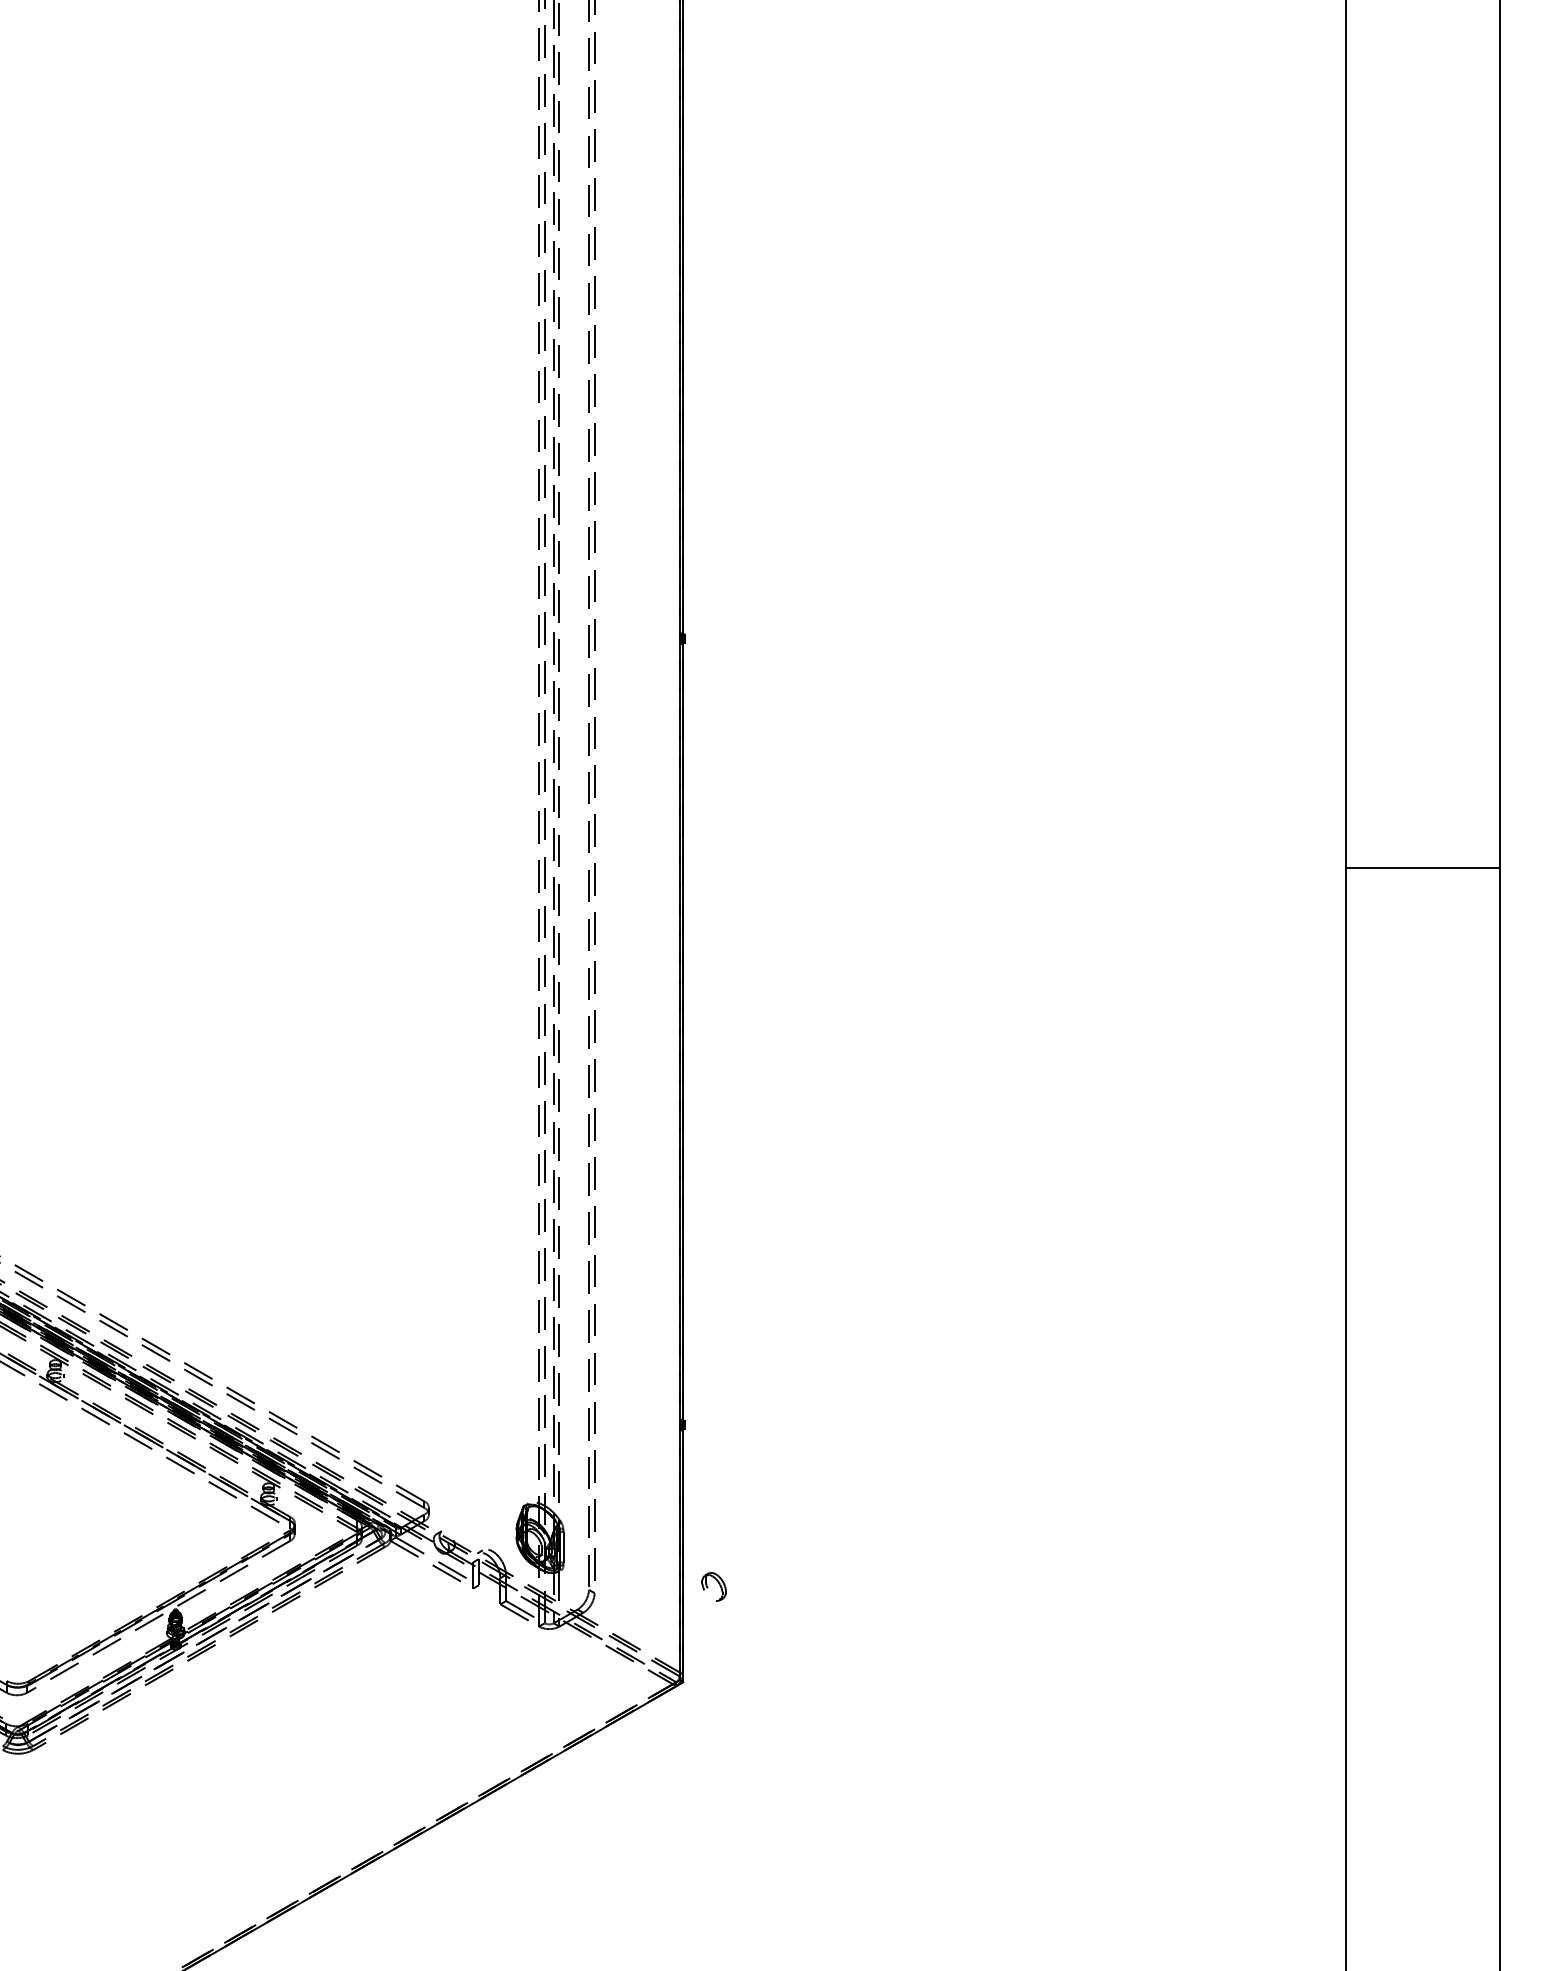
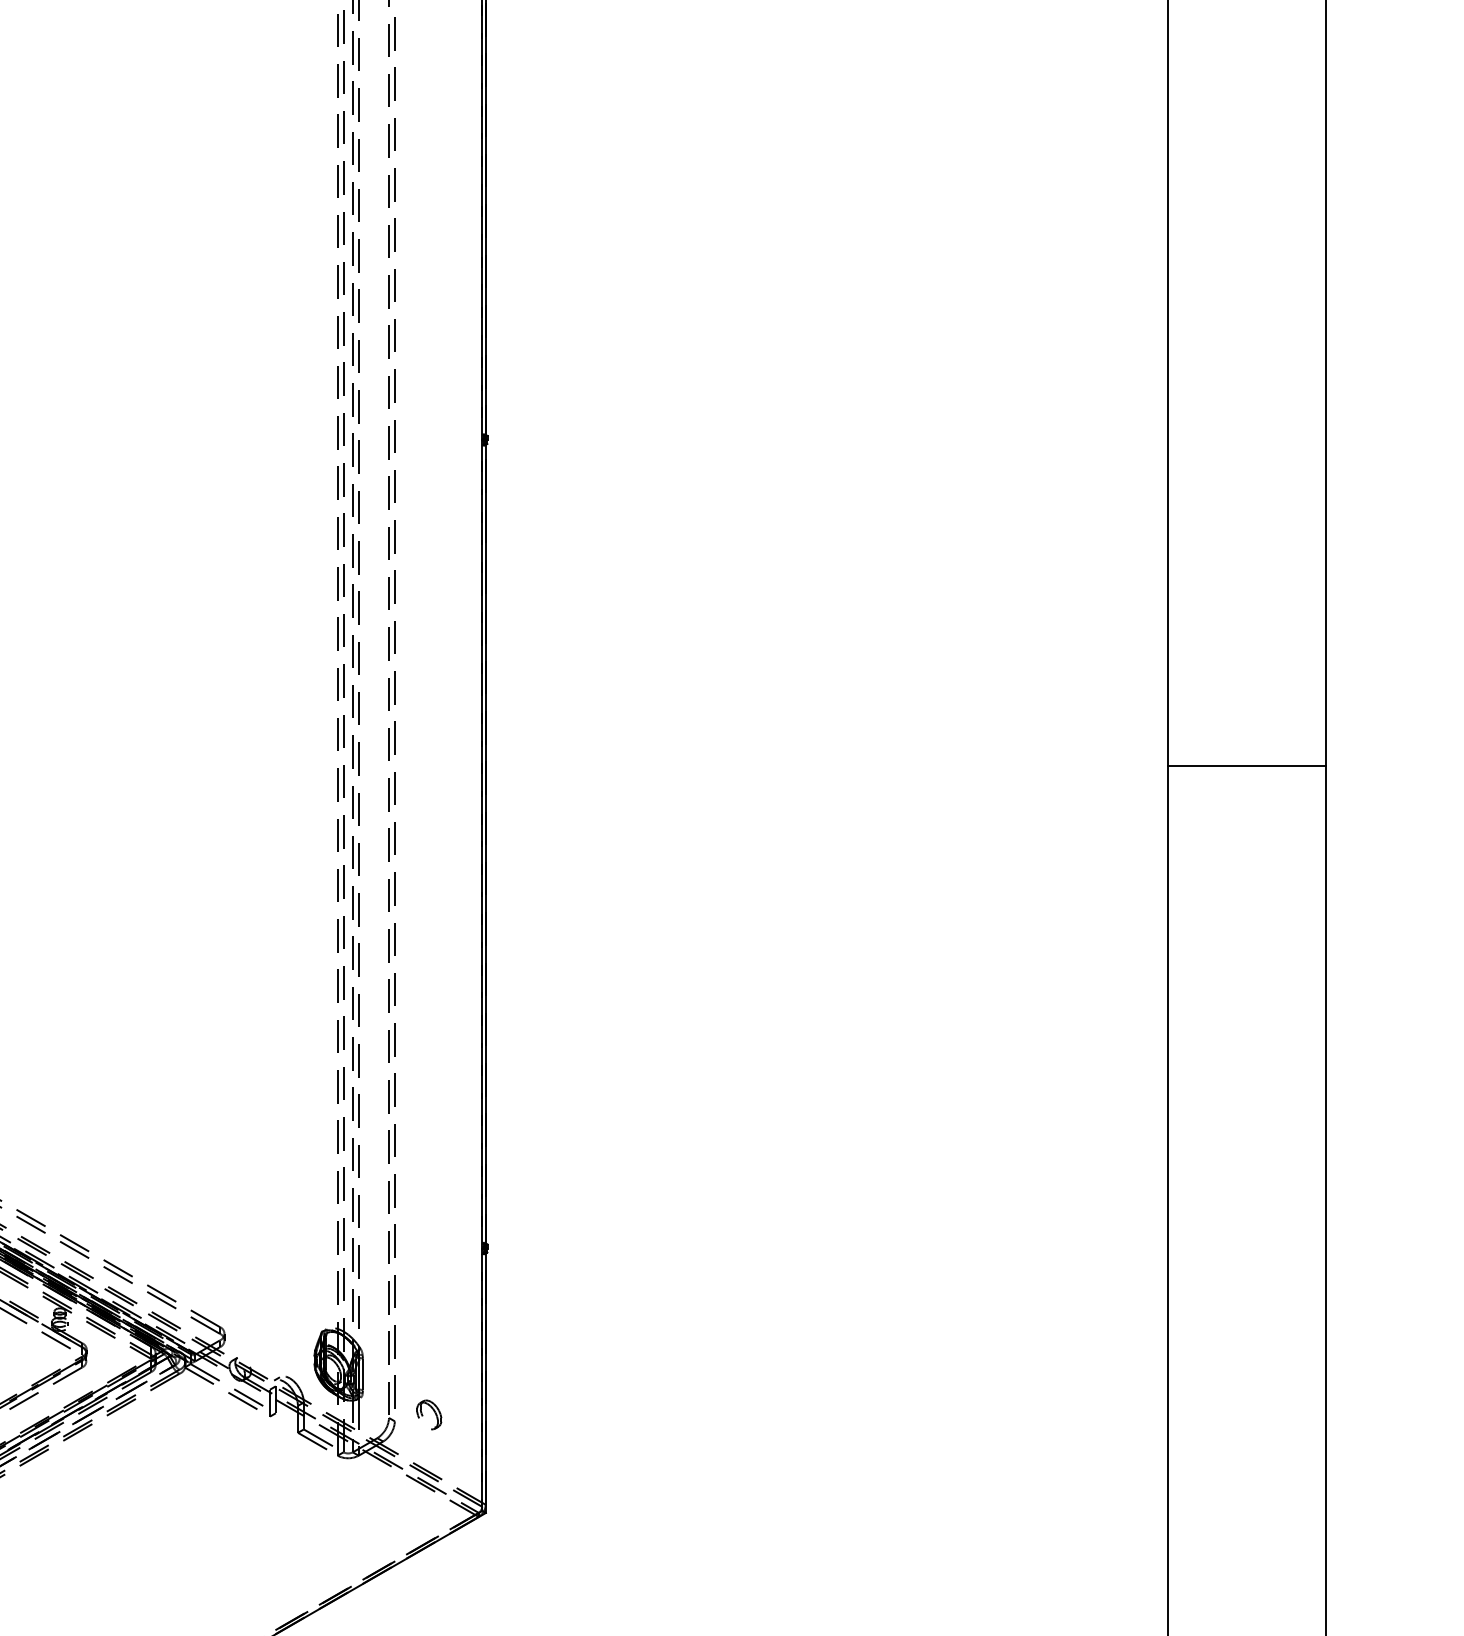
line: (1423, 868) -> (1247, 766), moved
part: (713, 1586) -> (428, 1414), moved

